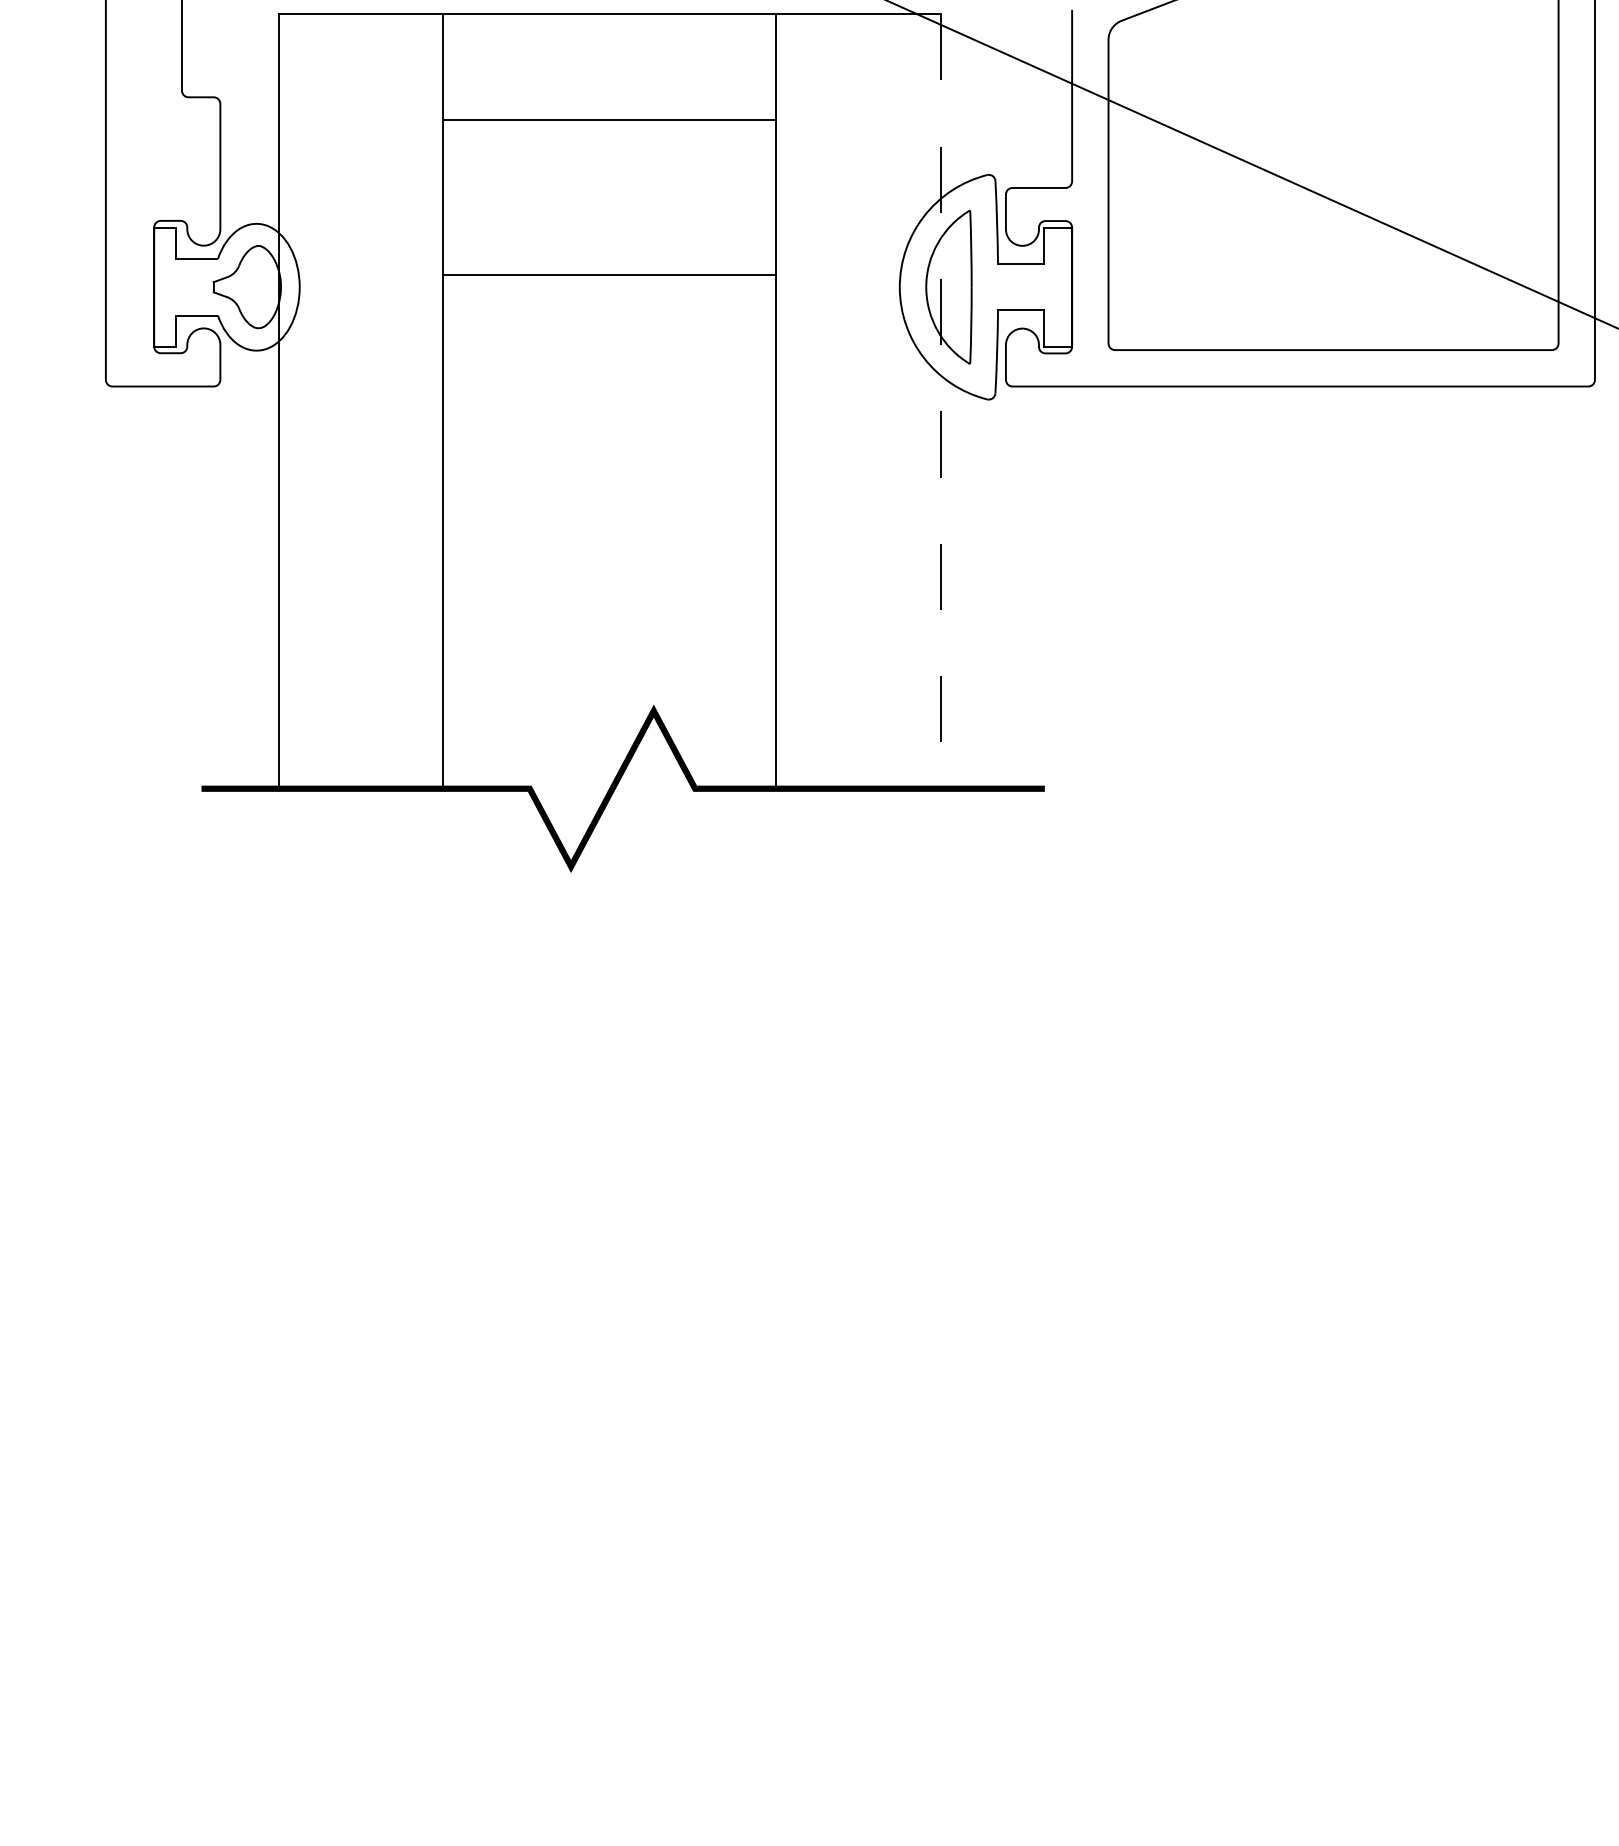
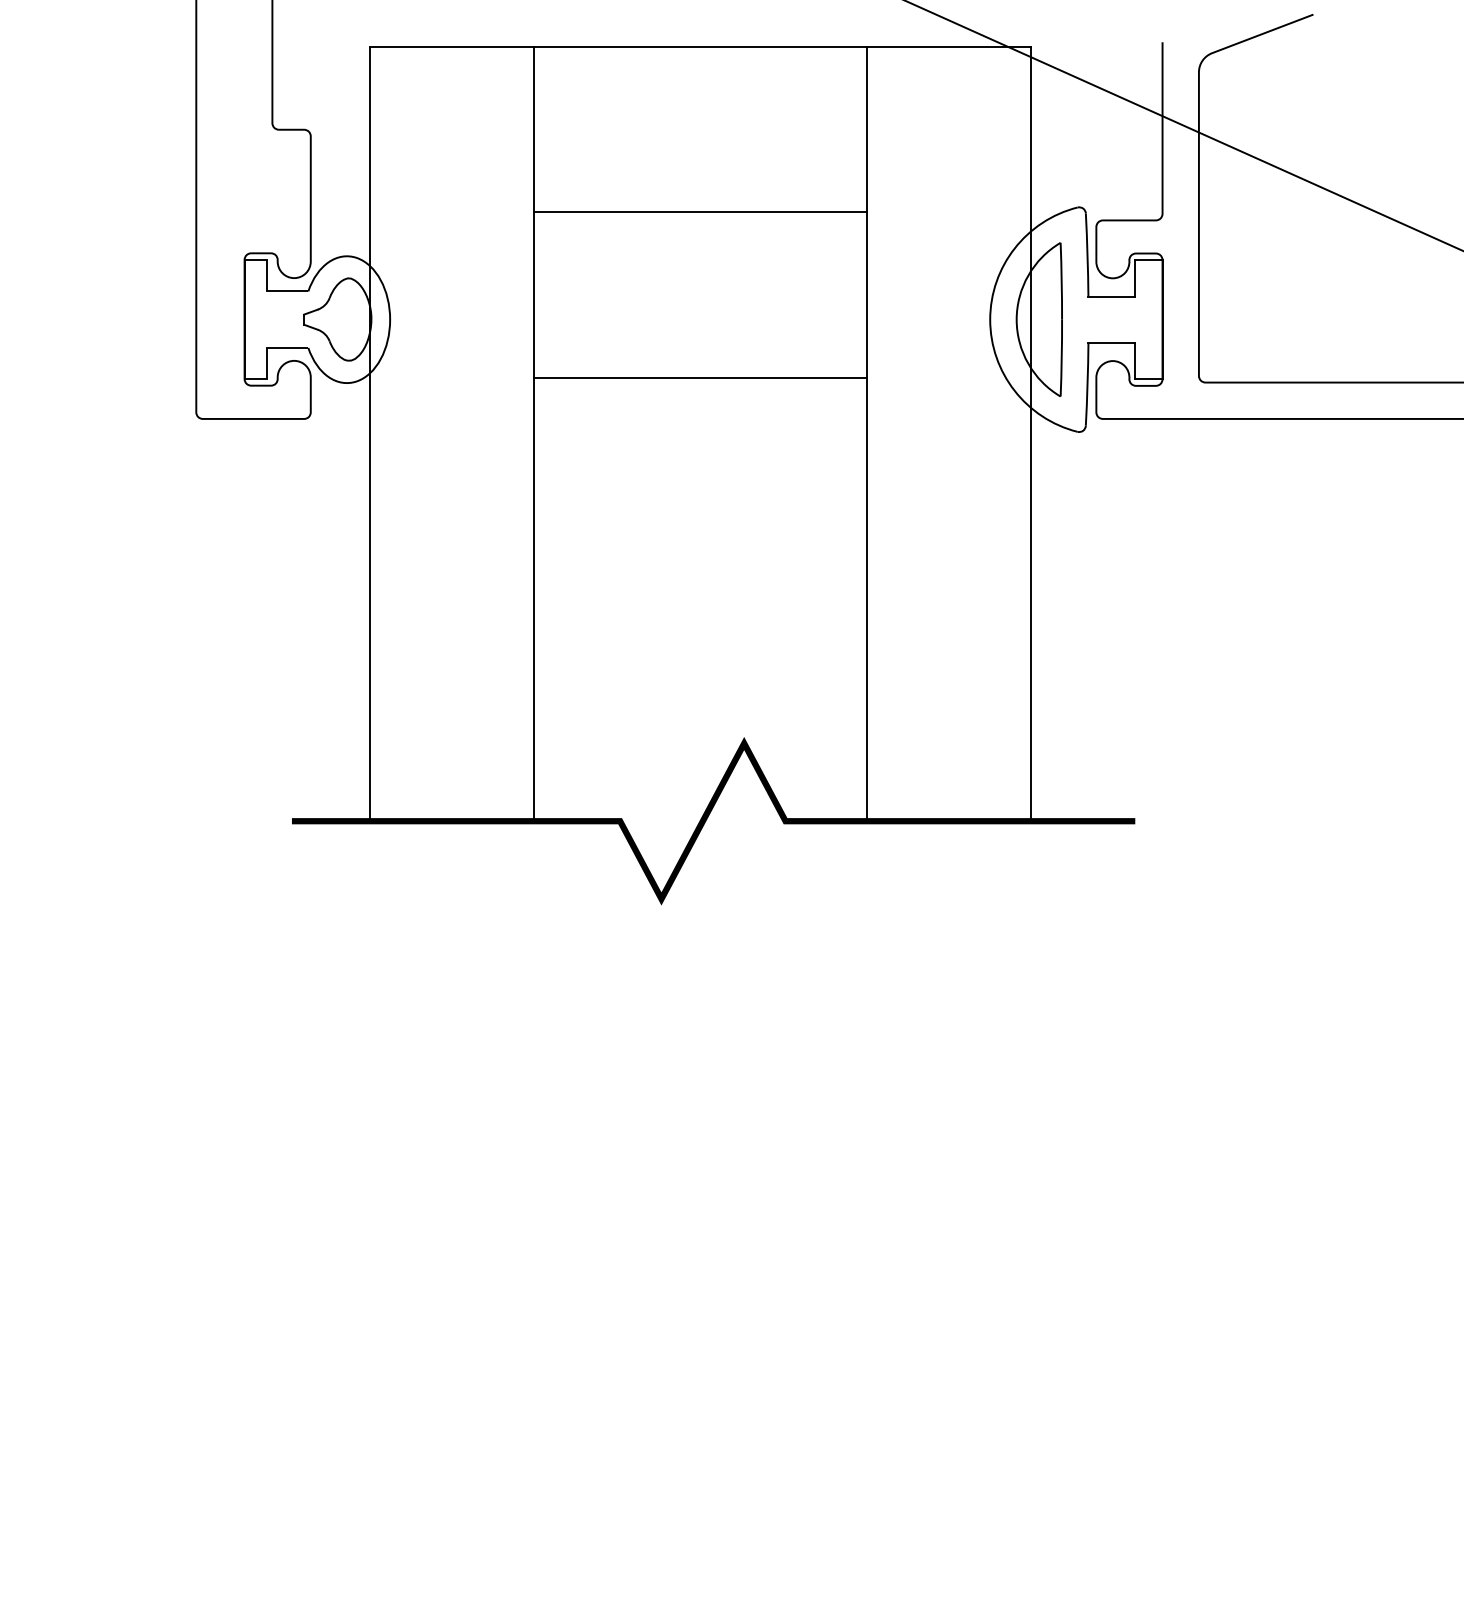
line: (609, 119) -> (699, 211), moved
line: (609, 275) -> (699, 377), moved
line: (940, 402) -> (1030, 434), dashed -> solid

